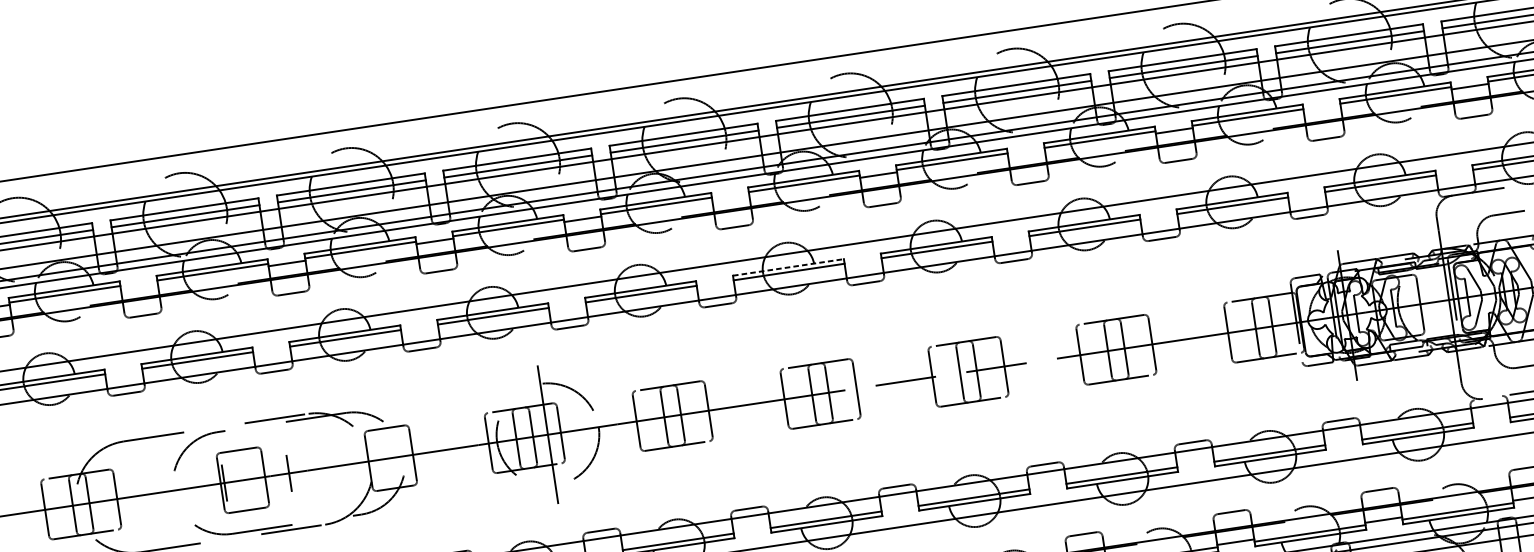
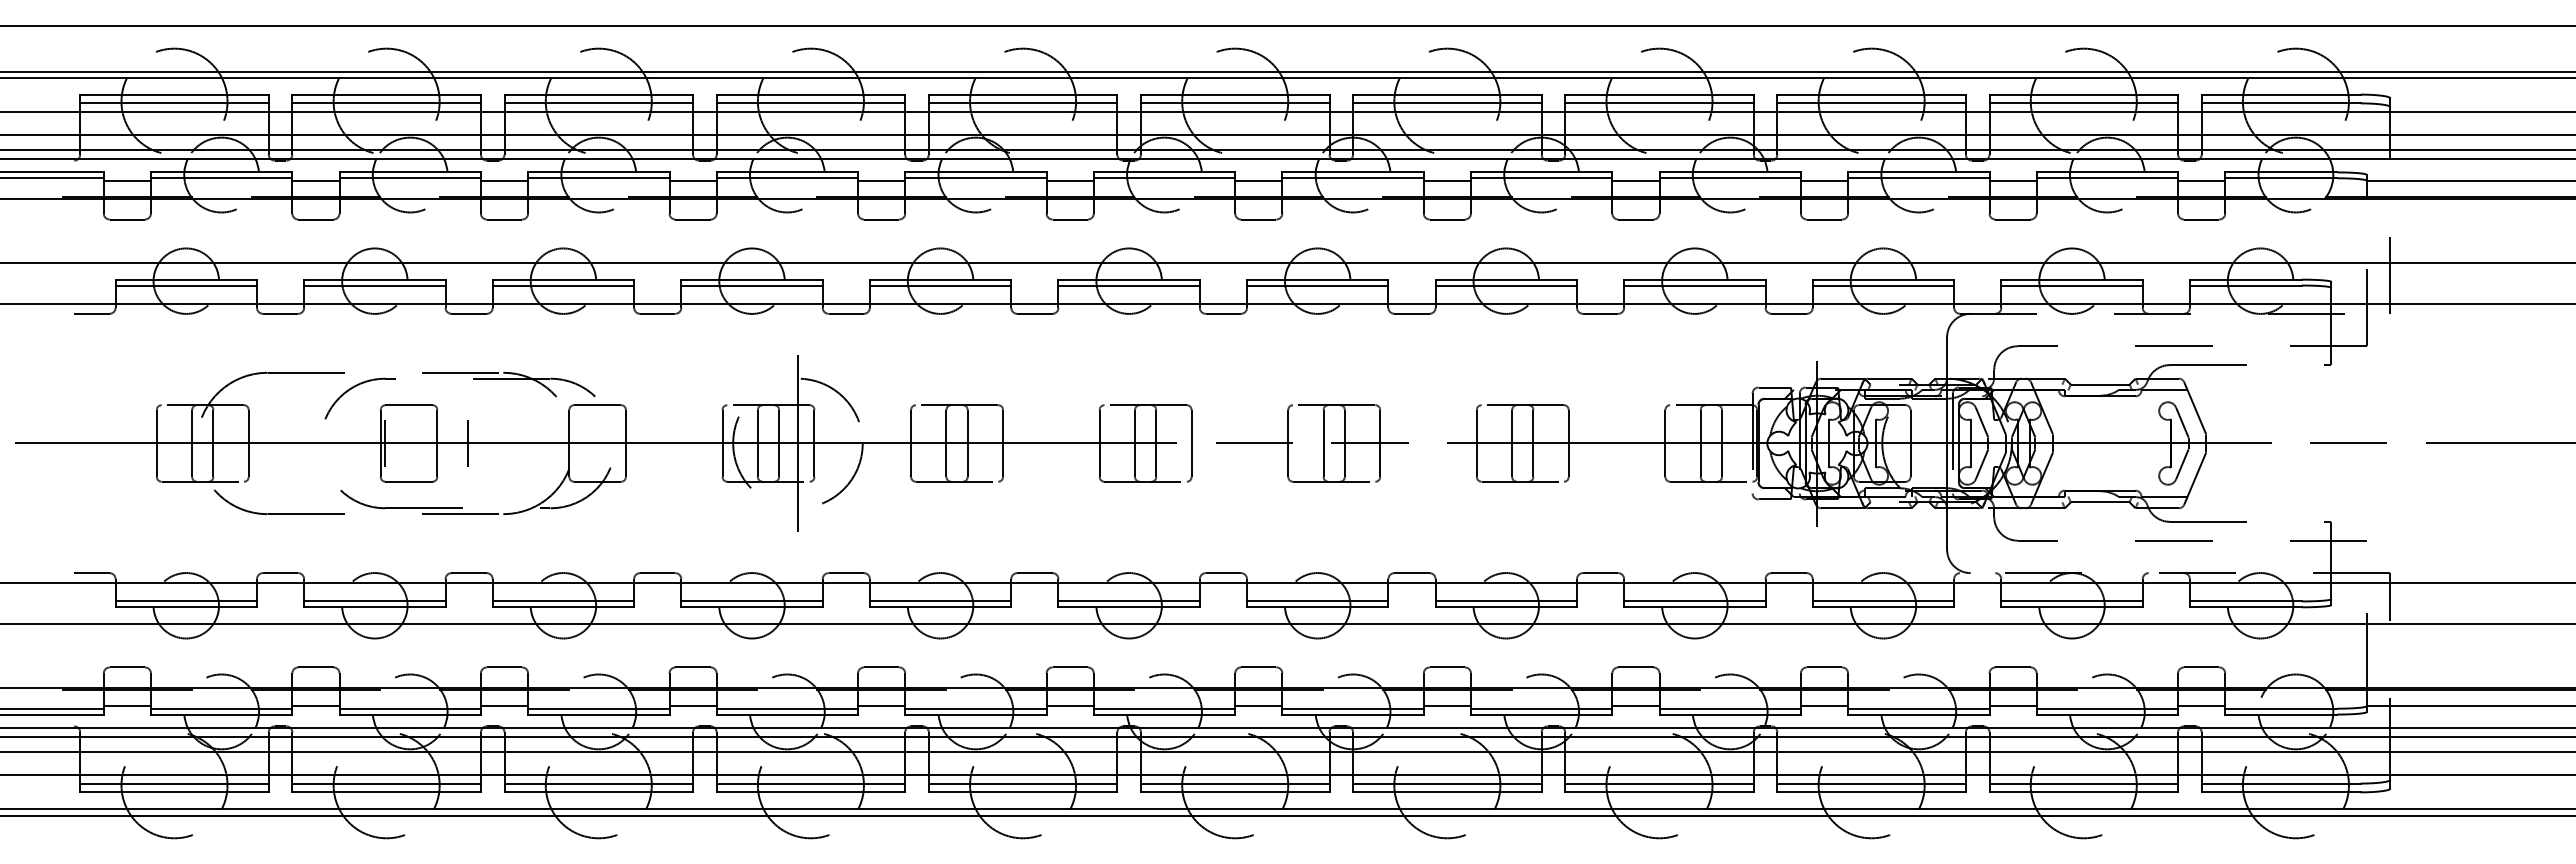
line: (1322, 108) -> (1824, 181), added
line: (1025, 153) -> (1446, 181), added
line: (730, 197) -> (1069, 181), added
line: (788, 267) -> (1129, 279), dashed -> solid
line: (138, 285) -> (315, 181), added

